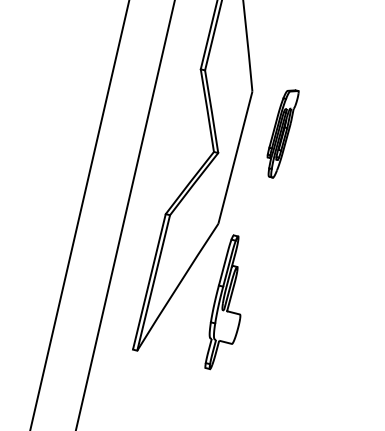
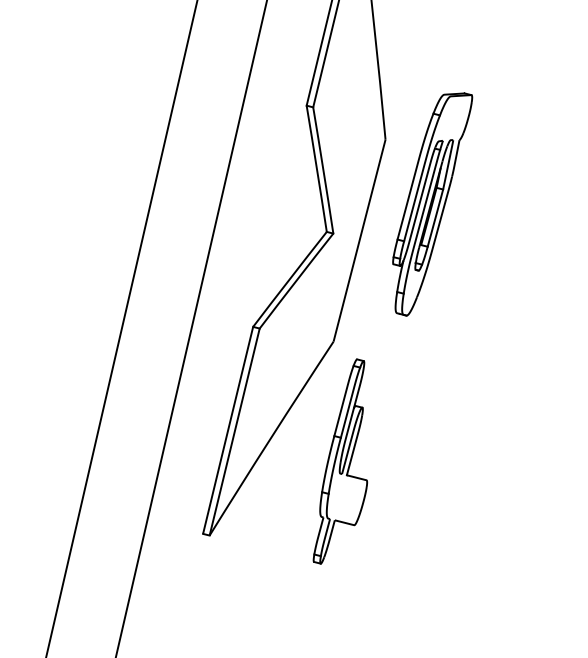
part: (282, 133) -> (431, 203), size x1.67

